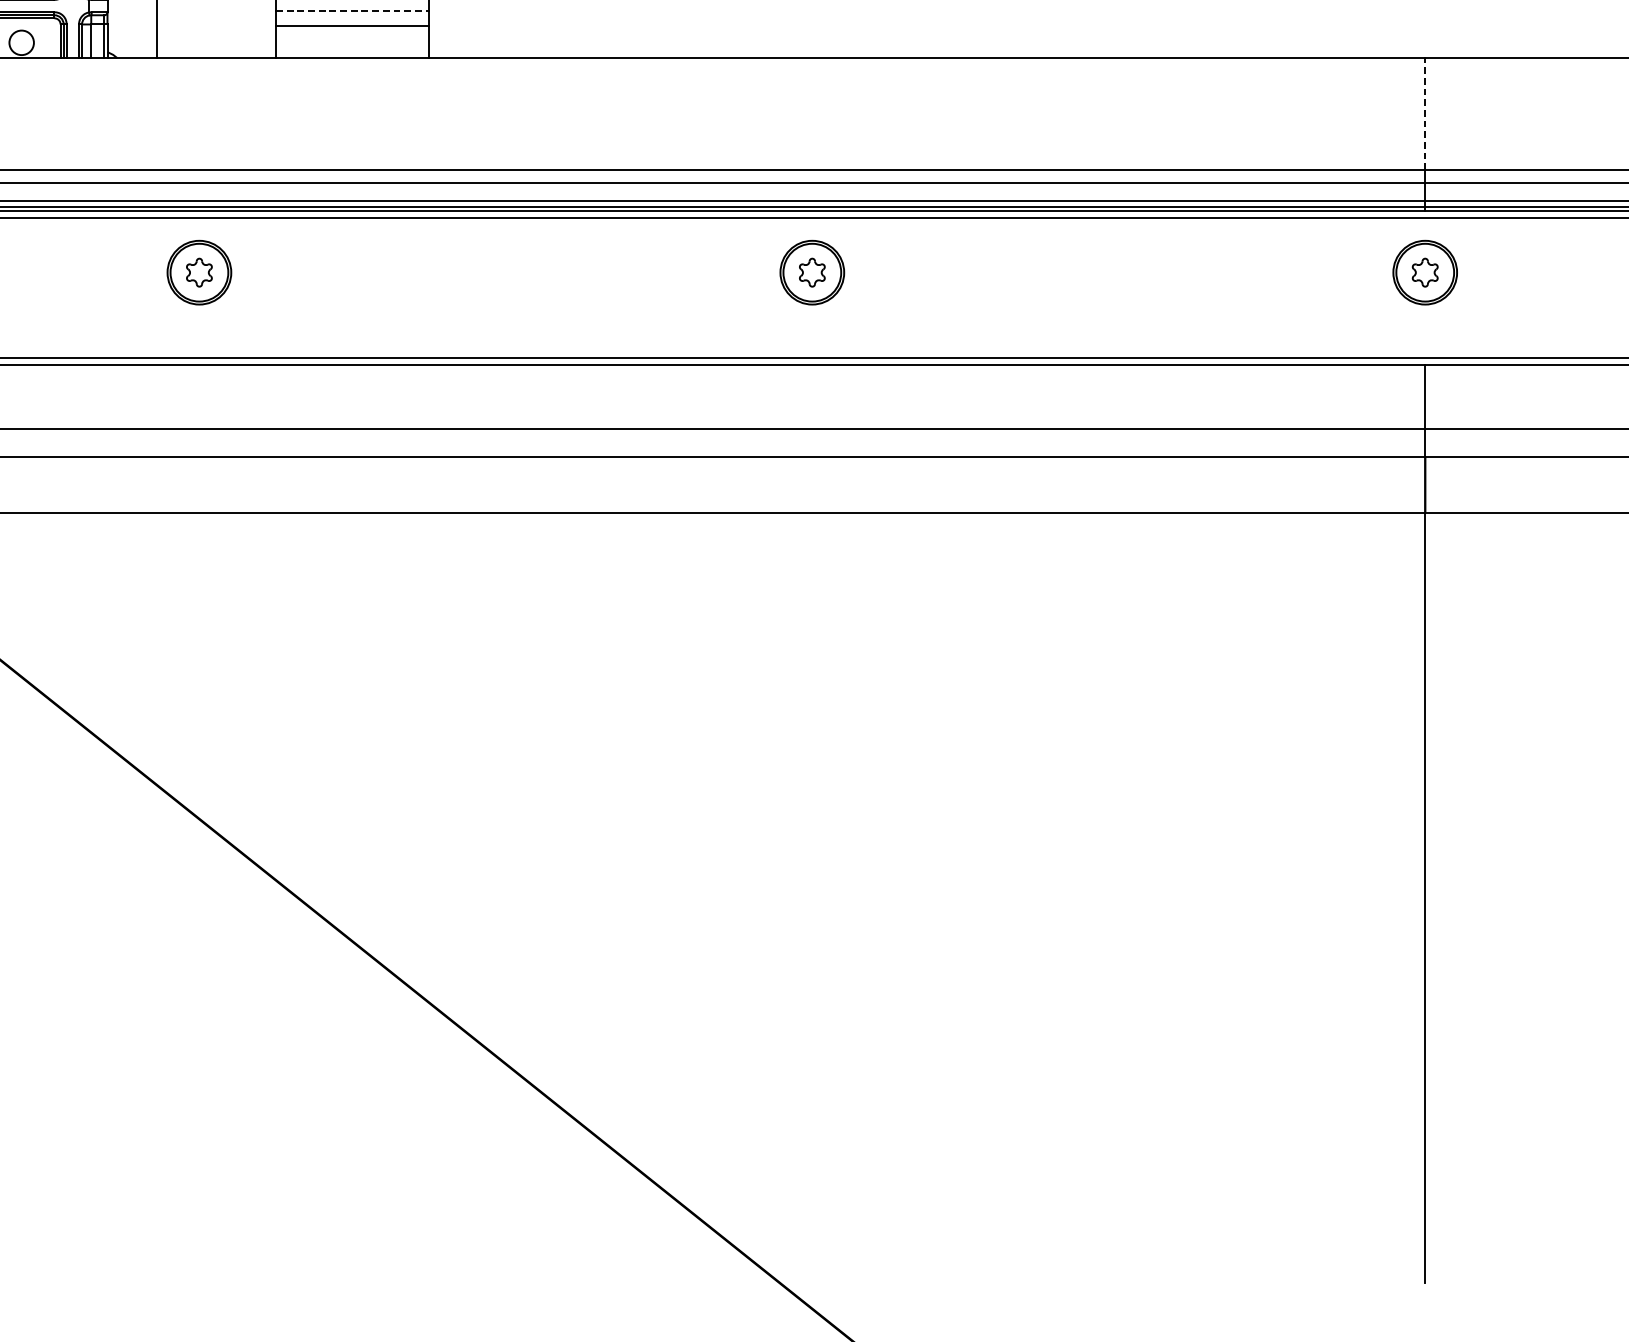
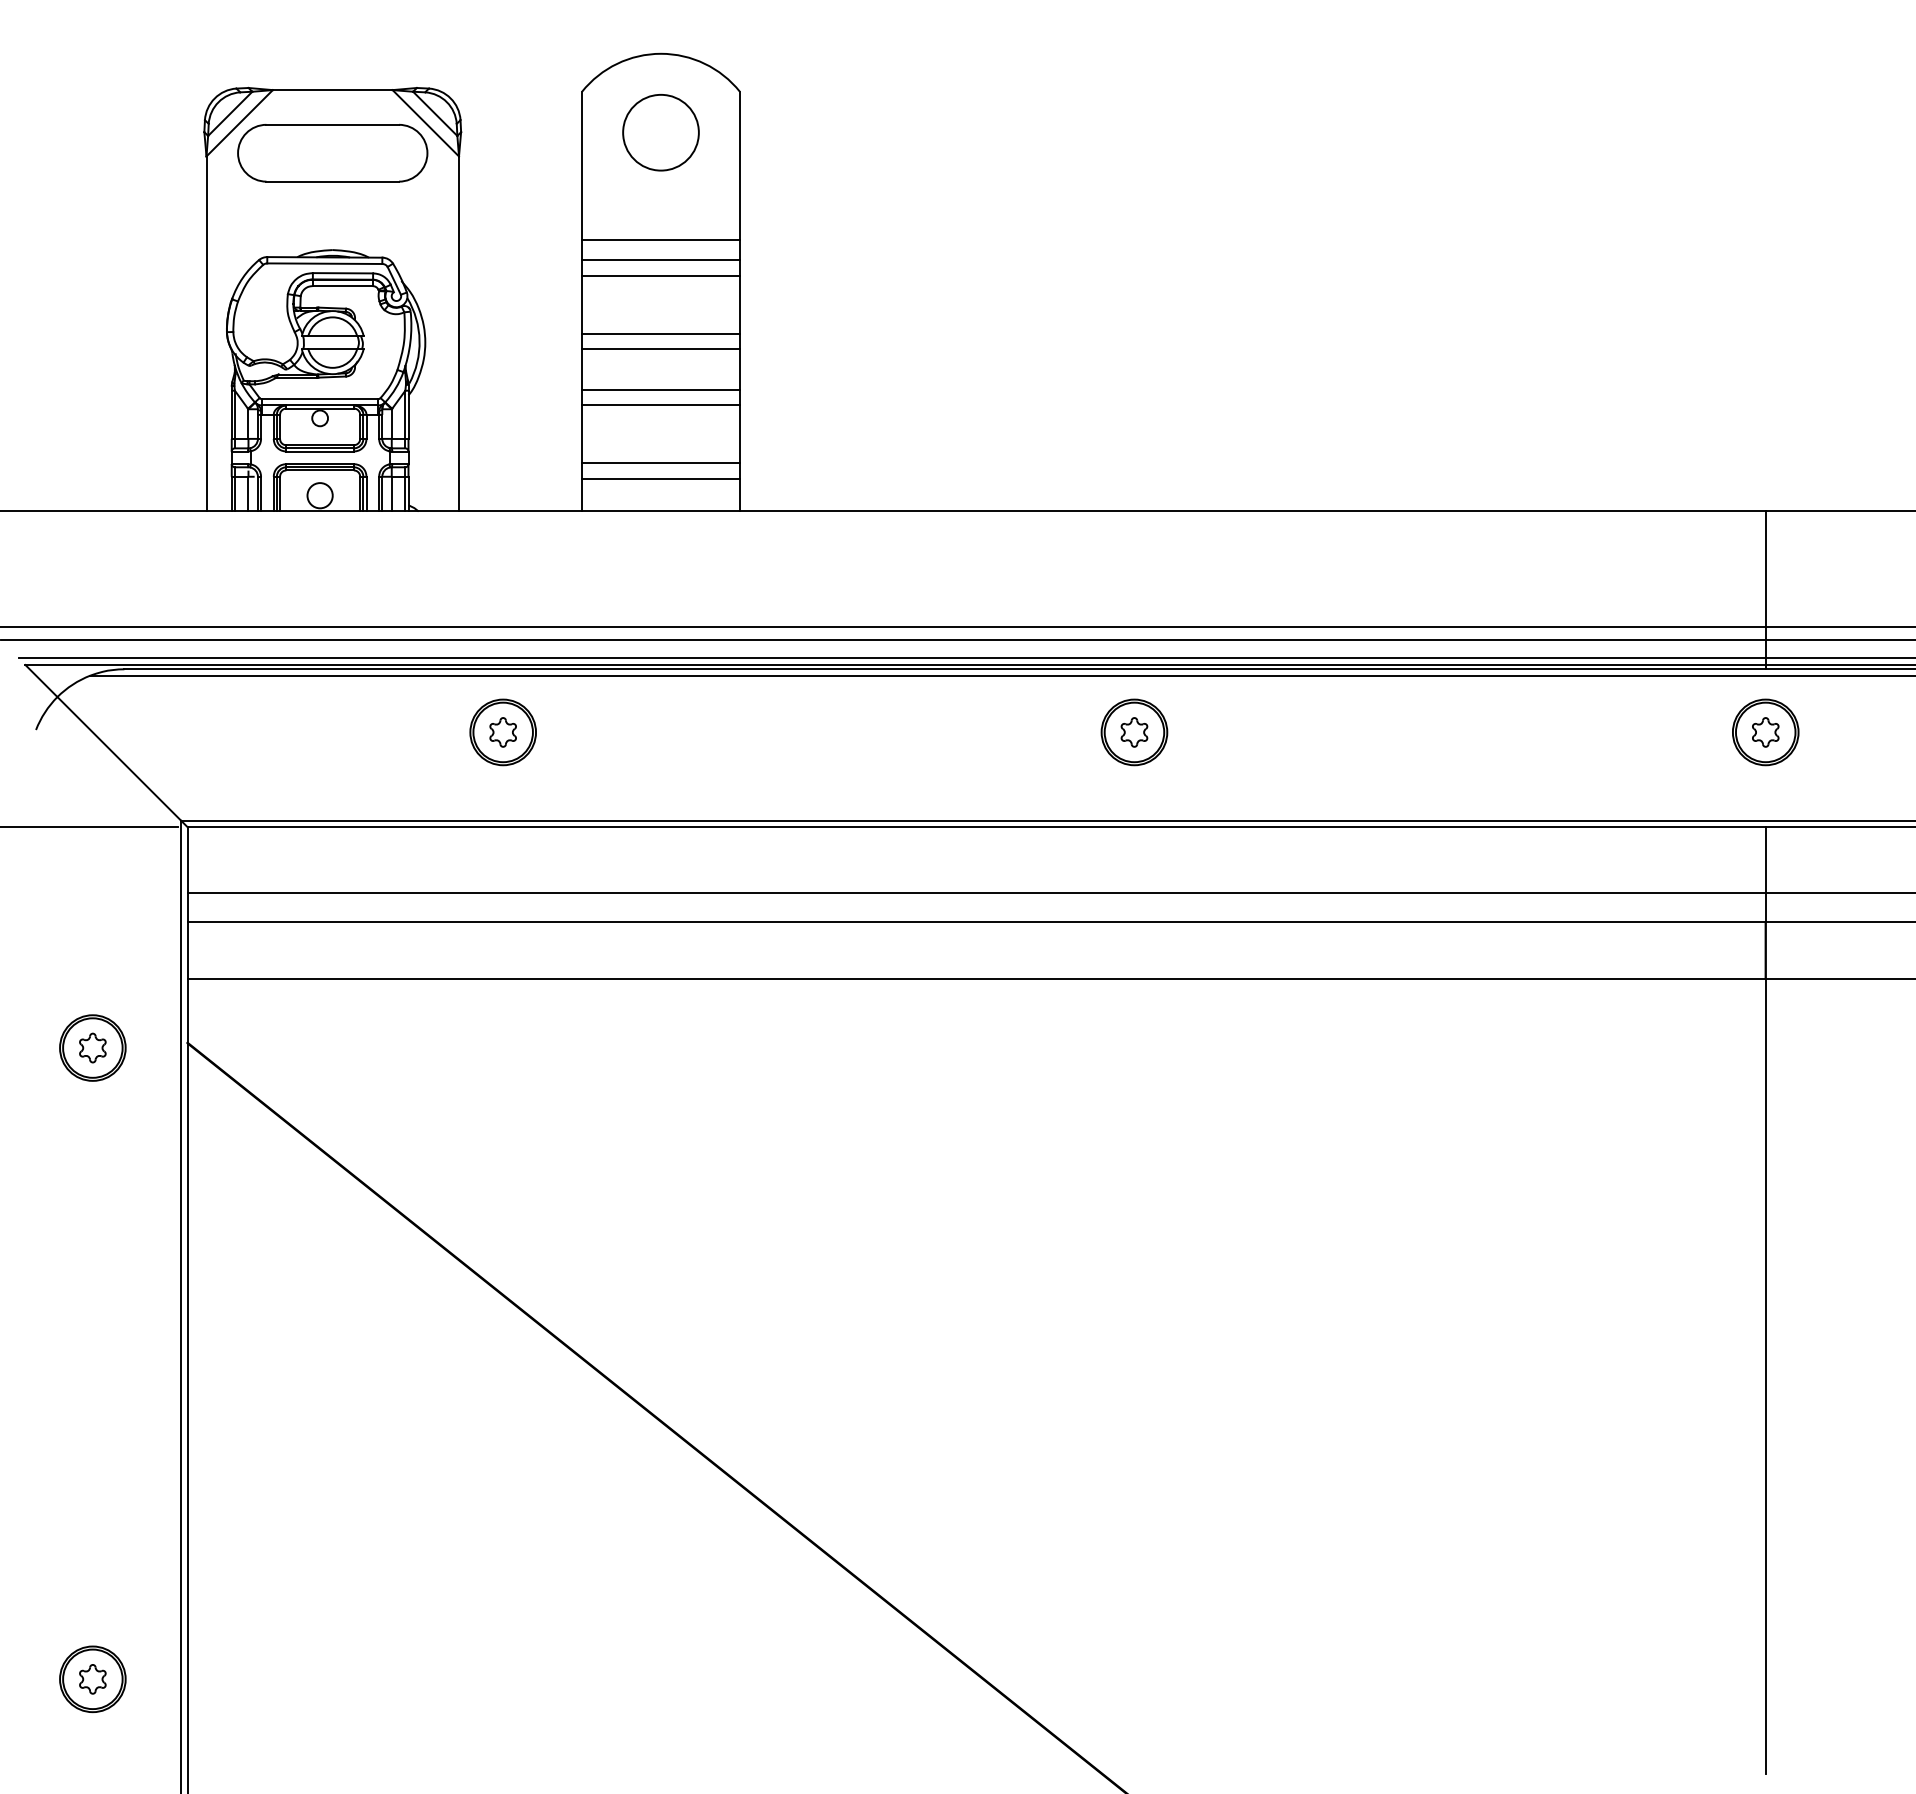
line: (353, 11) -> (661, 463), dashed -> solid
line: (1425, 114) -> (1765, 569), dashed -> solid

